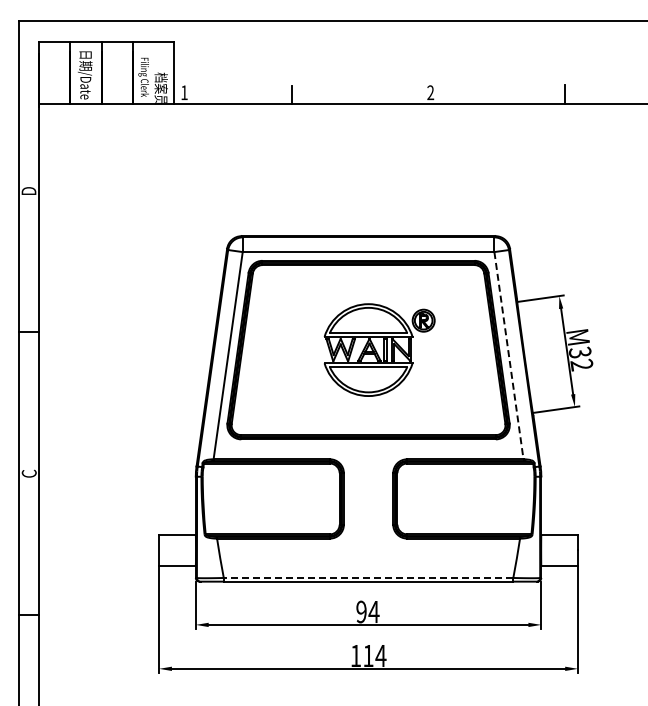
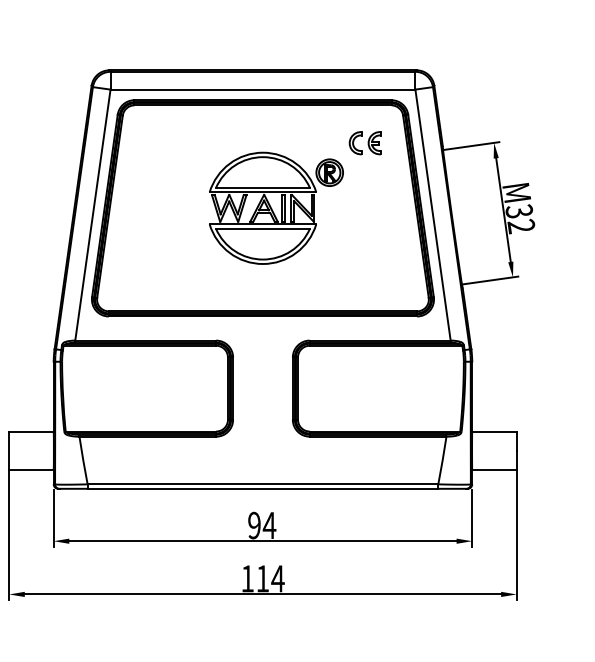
part: (452, 296) -> (364, 143), added
line: (508, 355) -> (432, 214), dashed -> solid
line: (368, 577) -> (262, 483), dashed -> solid

